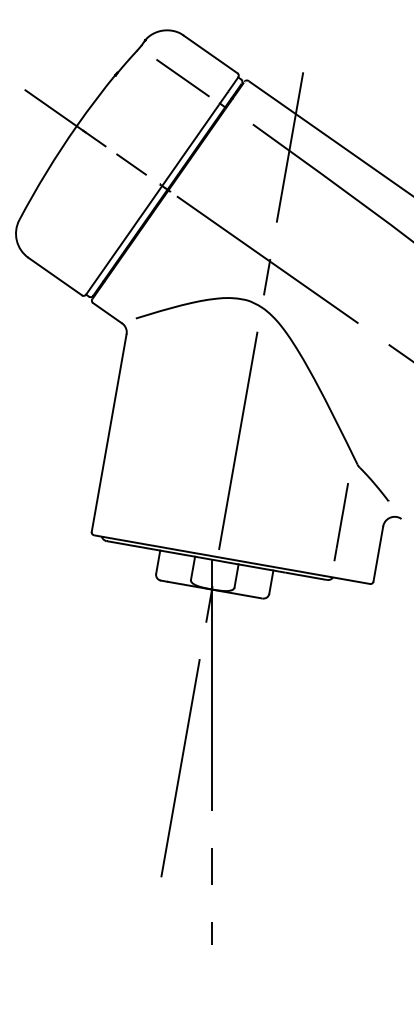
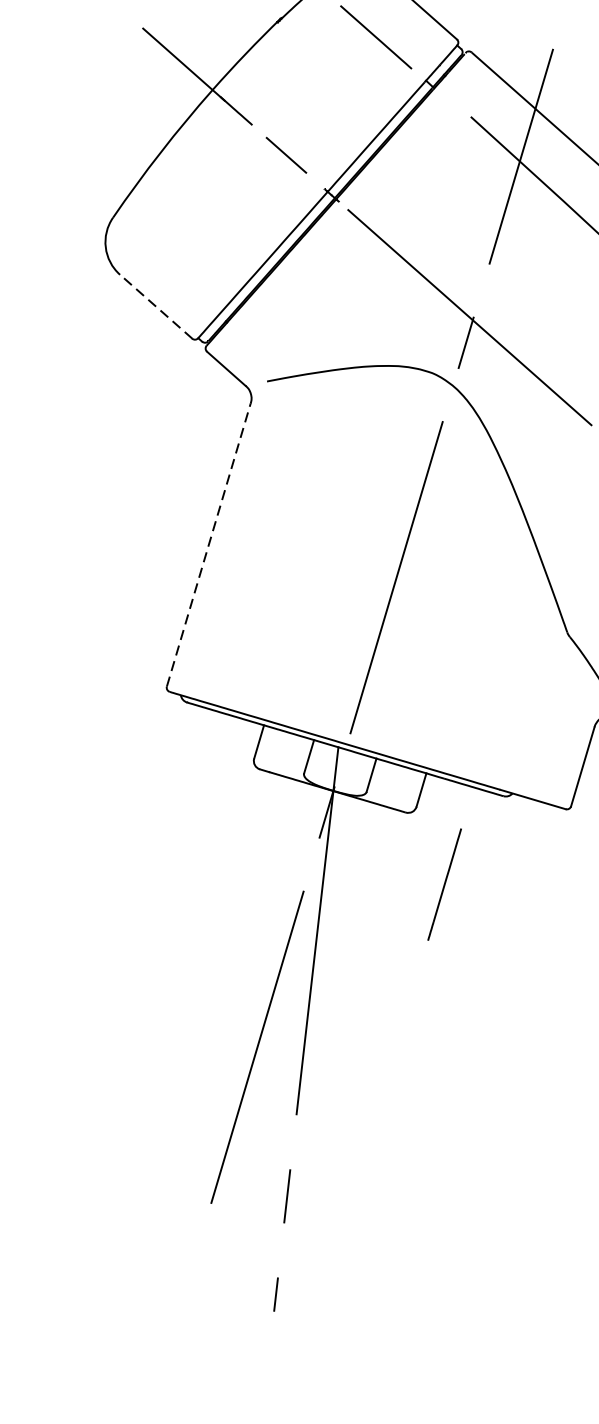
line: (55, 276) -> (156, 306), solid -> dashed
line: (109, 432) -> (209, 543), solid -> dashed
line: (340, 522) -> (443, 885), moved

